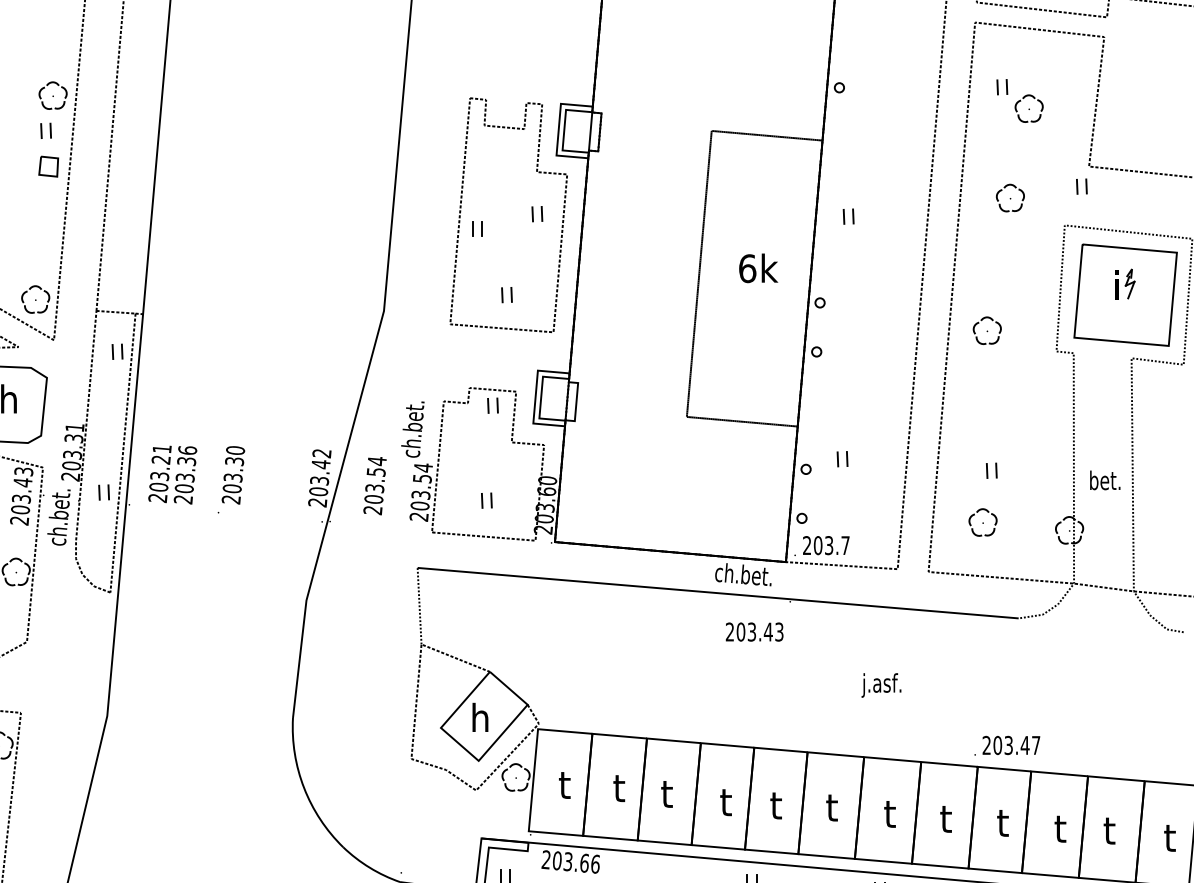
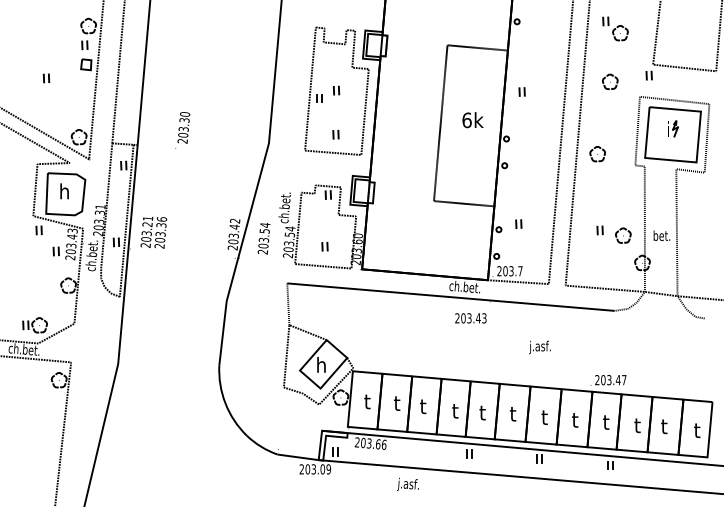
part: (537, 213) -> (336, 90), moved
text: (230, 480) -> (182, 130), moved
part: (983, 522) -> (623, 235), moved

